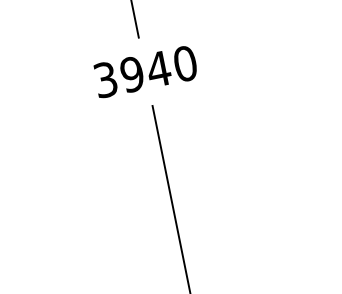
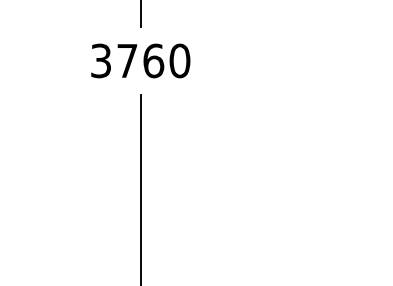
text: (145, 71) -> (140, 60), 3940 -> 3760

